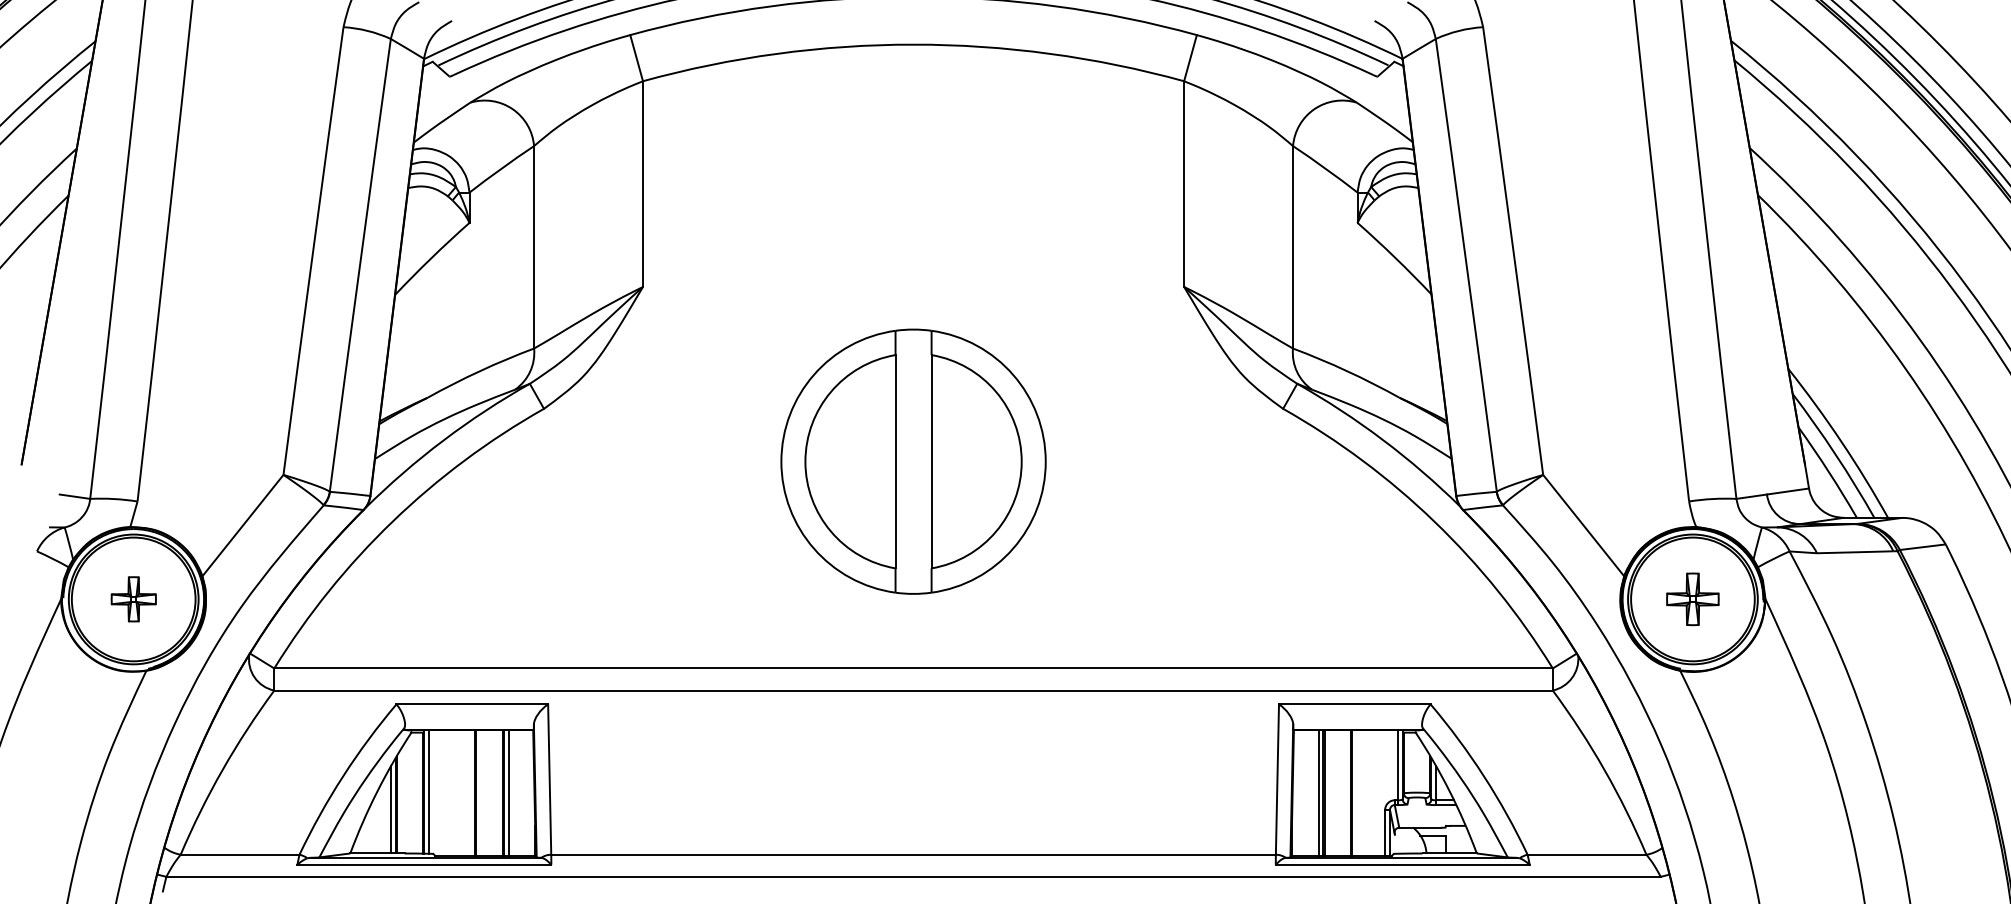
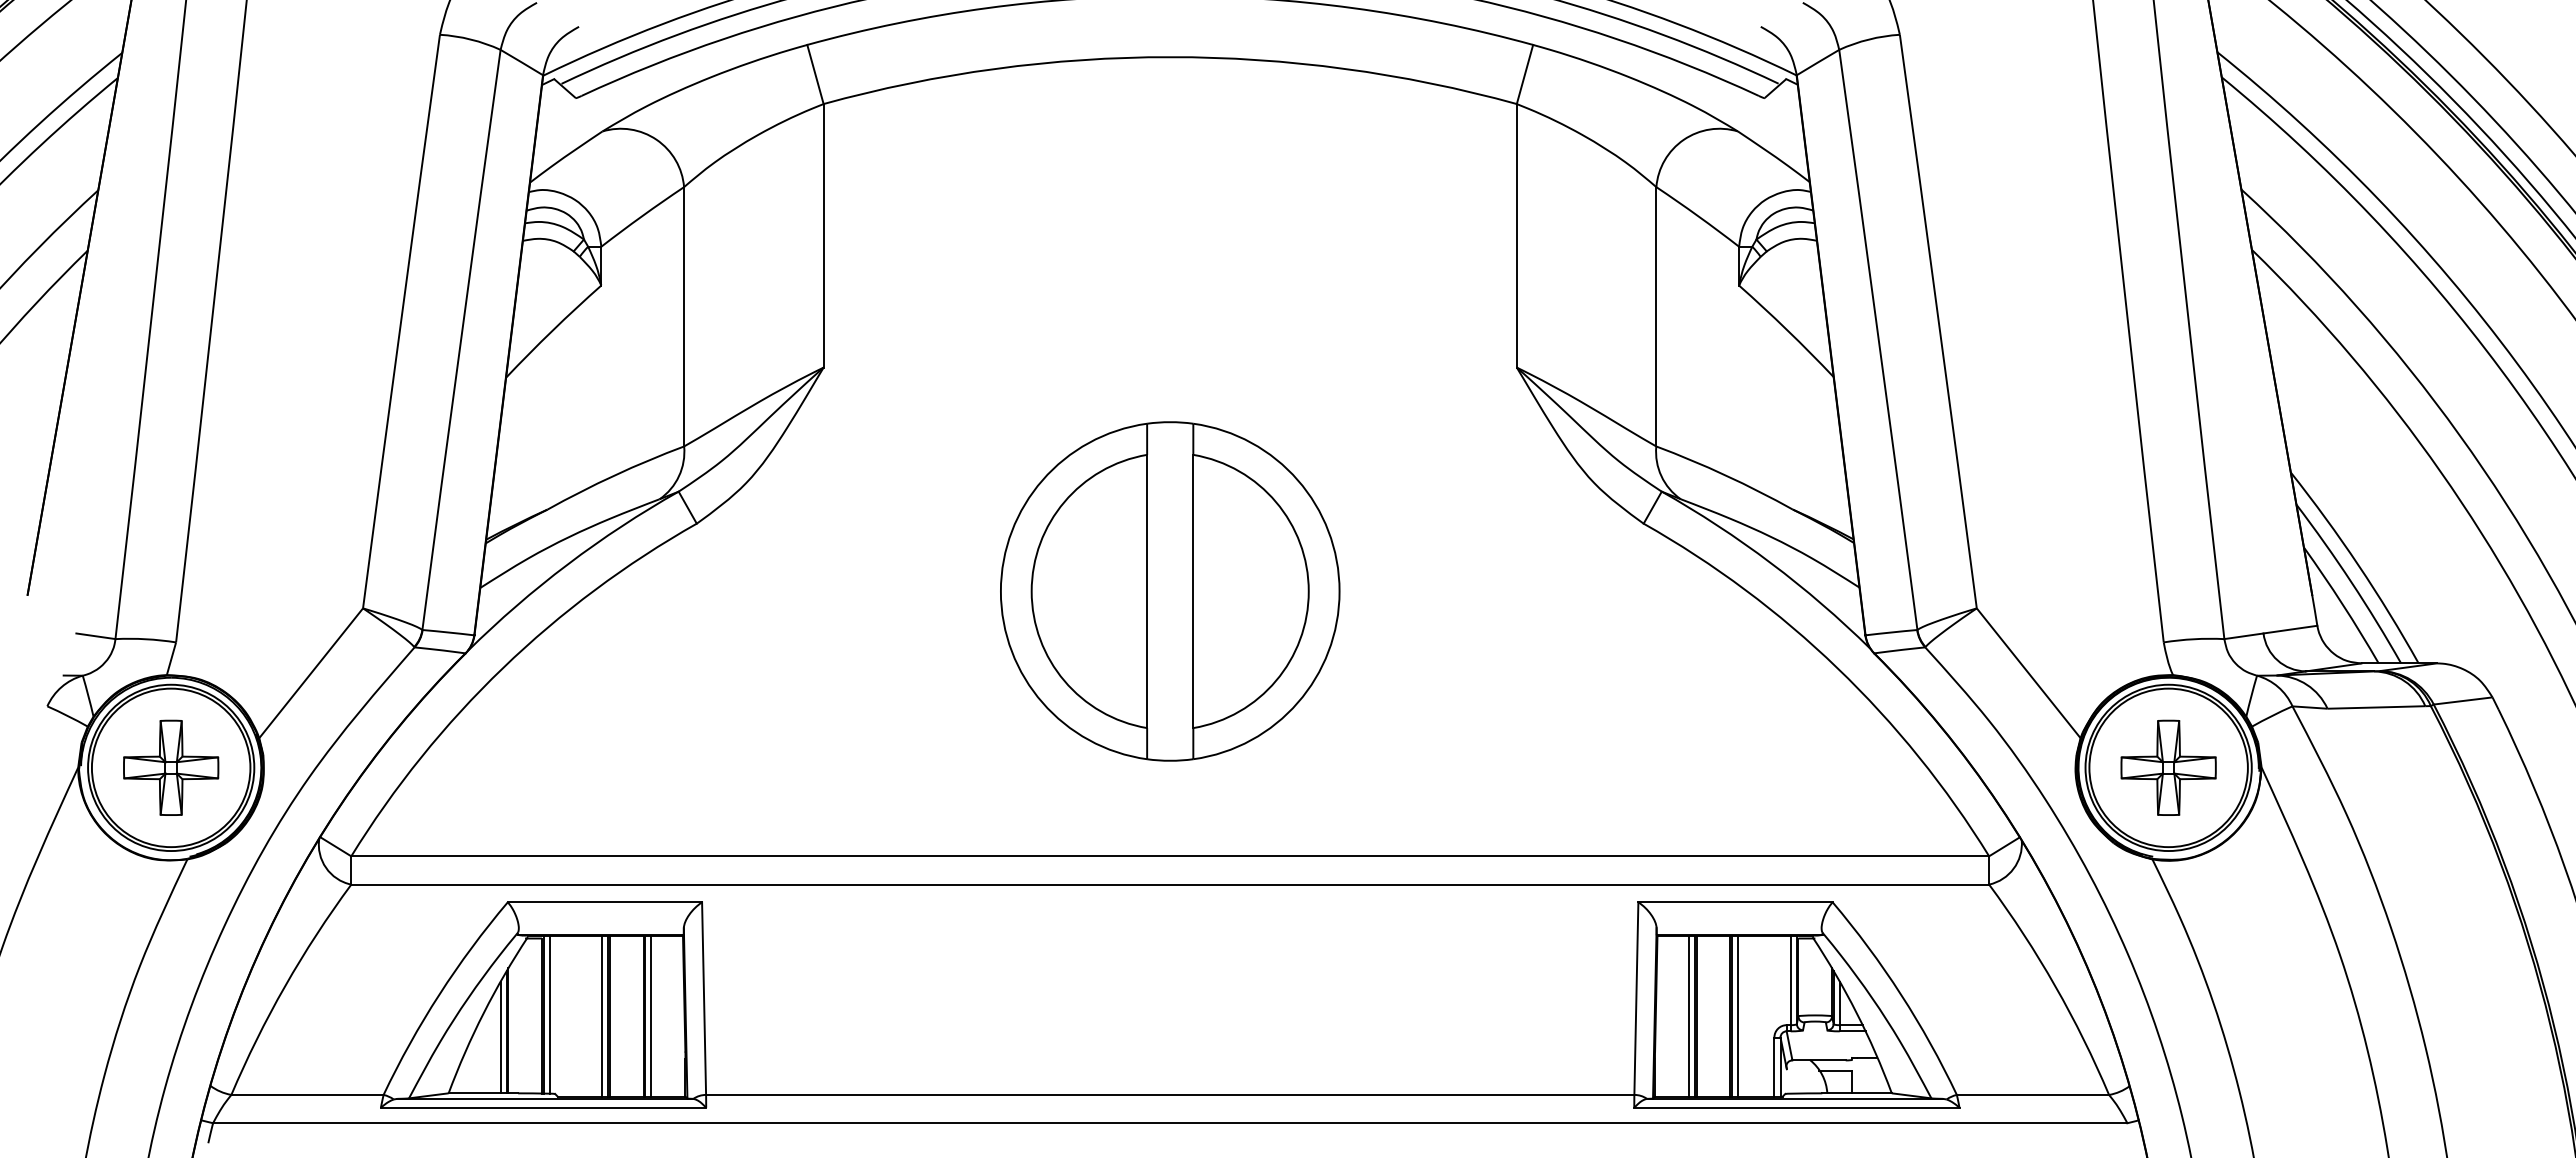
part: (133, 599) -> (171, 767), size x1.67
part: (1692, 599) -> (2168, 767), size x1.43
line: (470, 792) -> (602, 1015), added
line: (1357, 792) -> (1738, 1015), added

